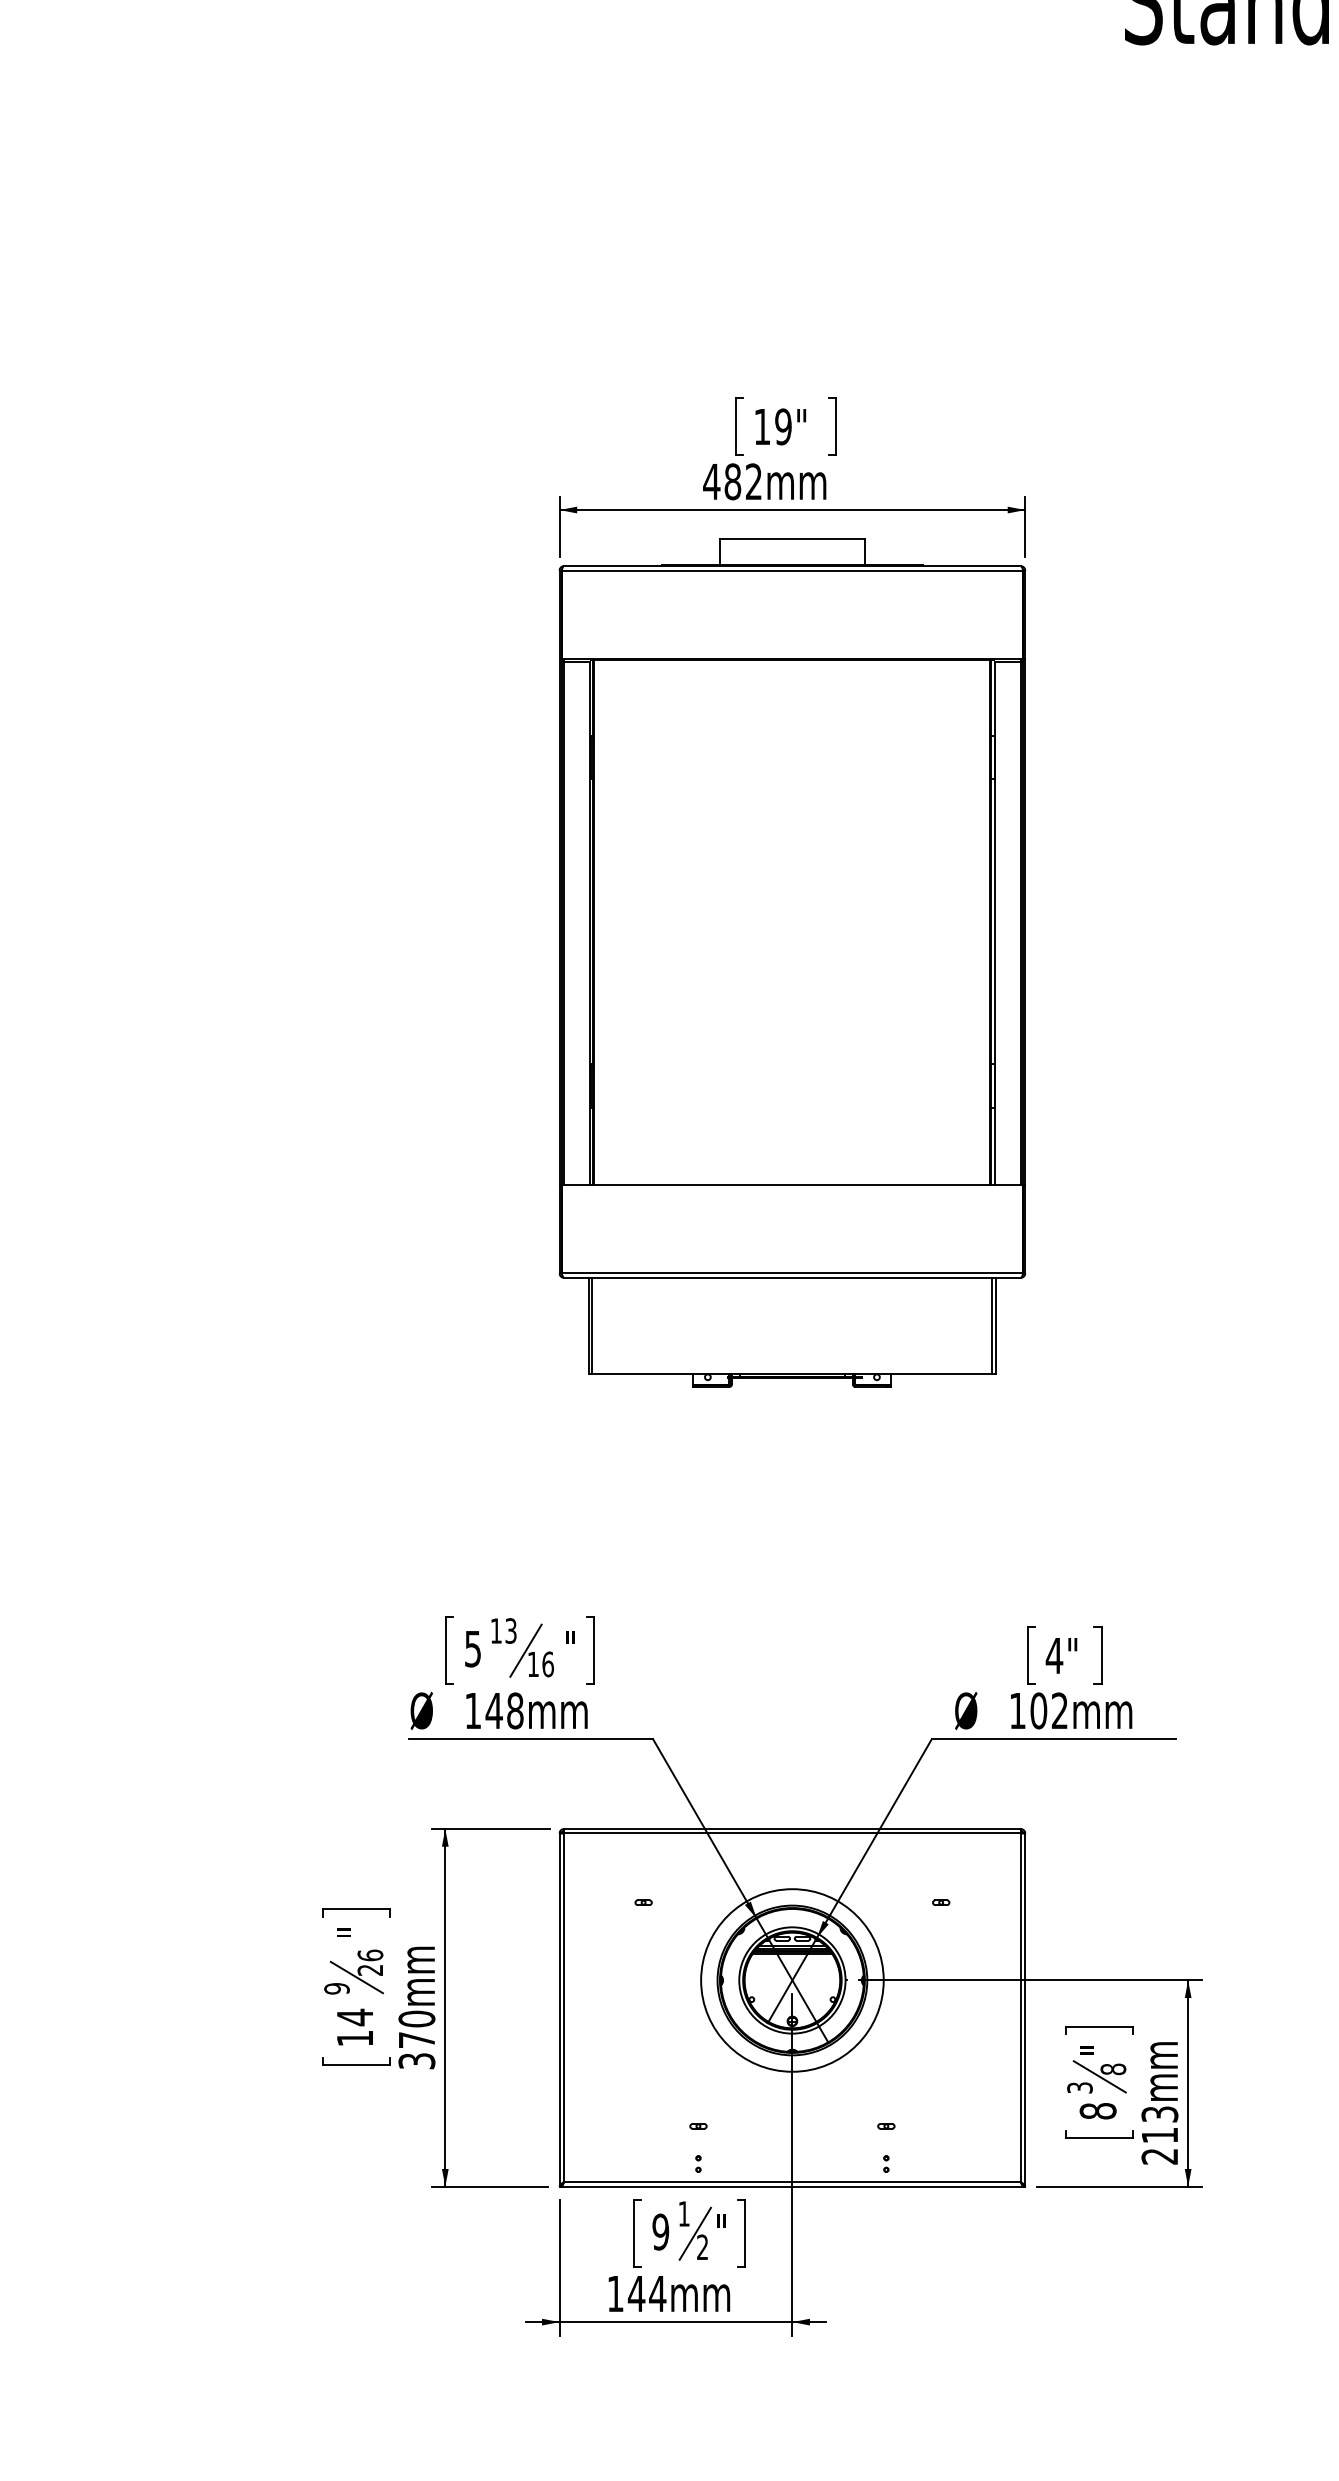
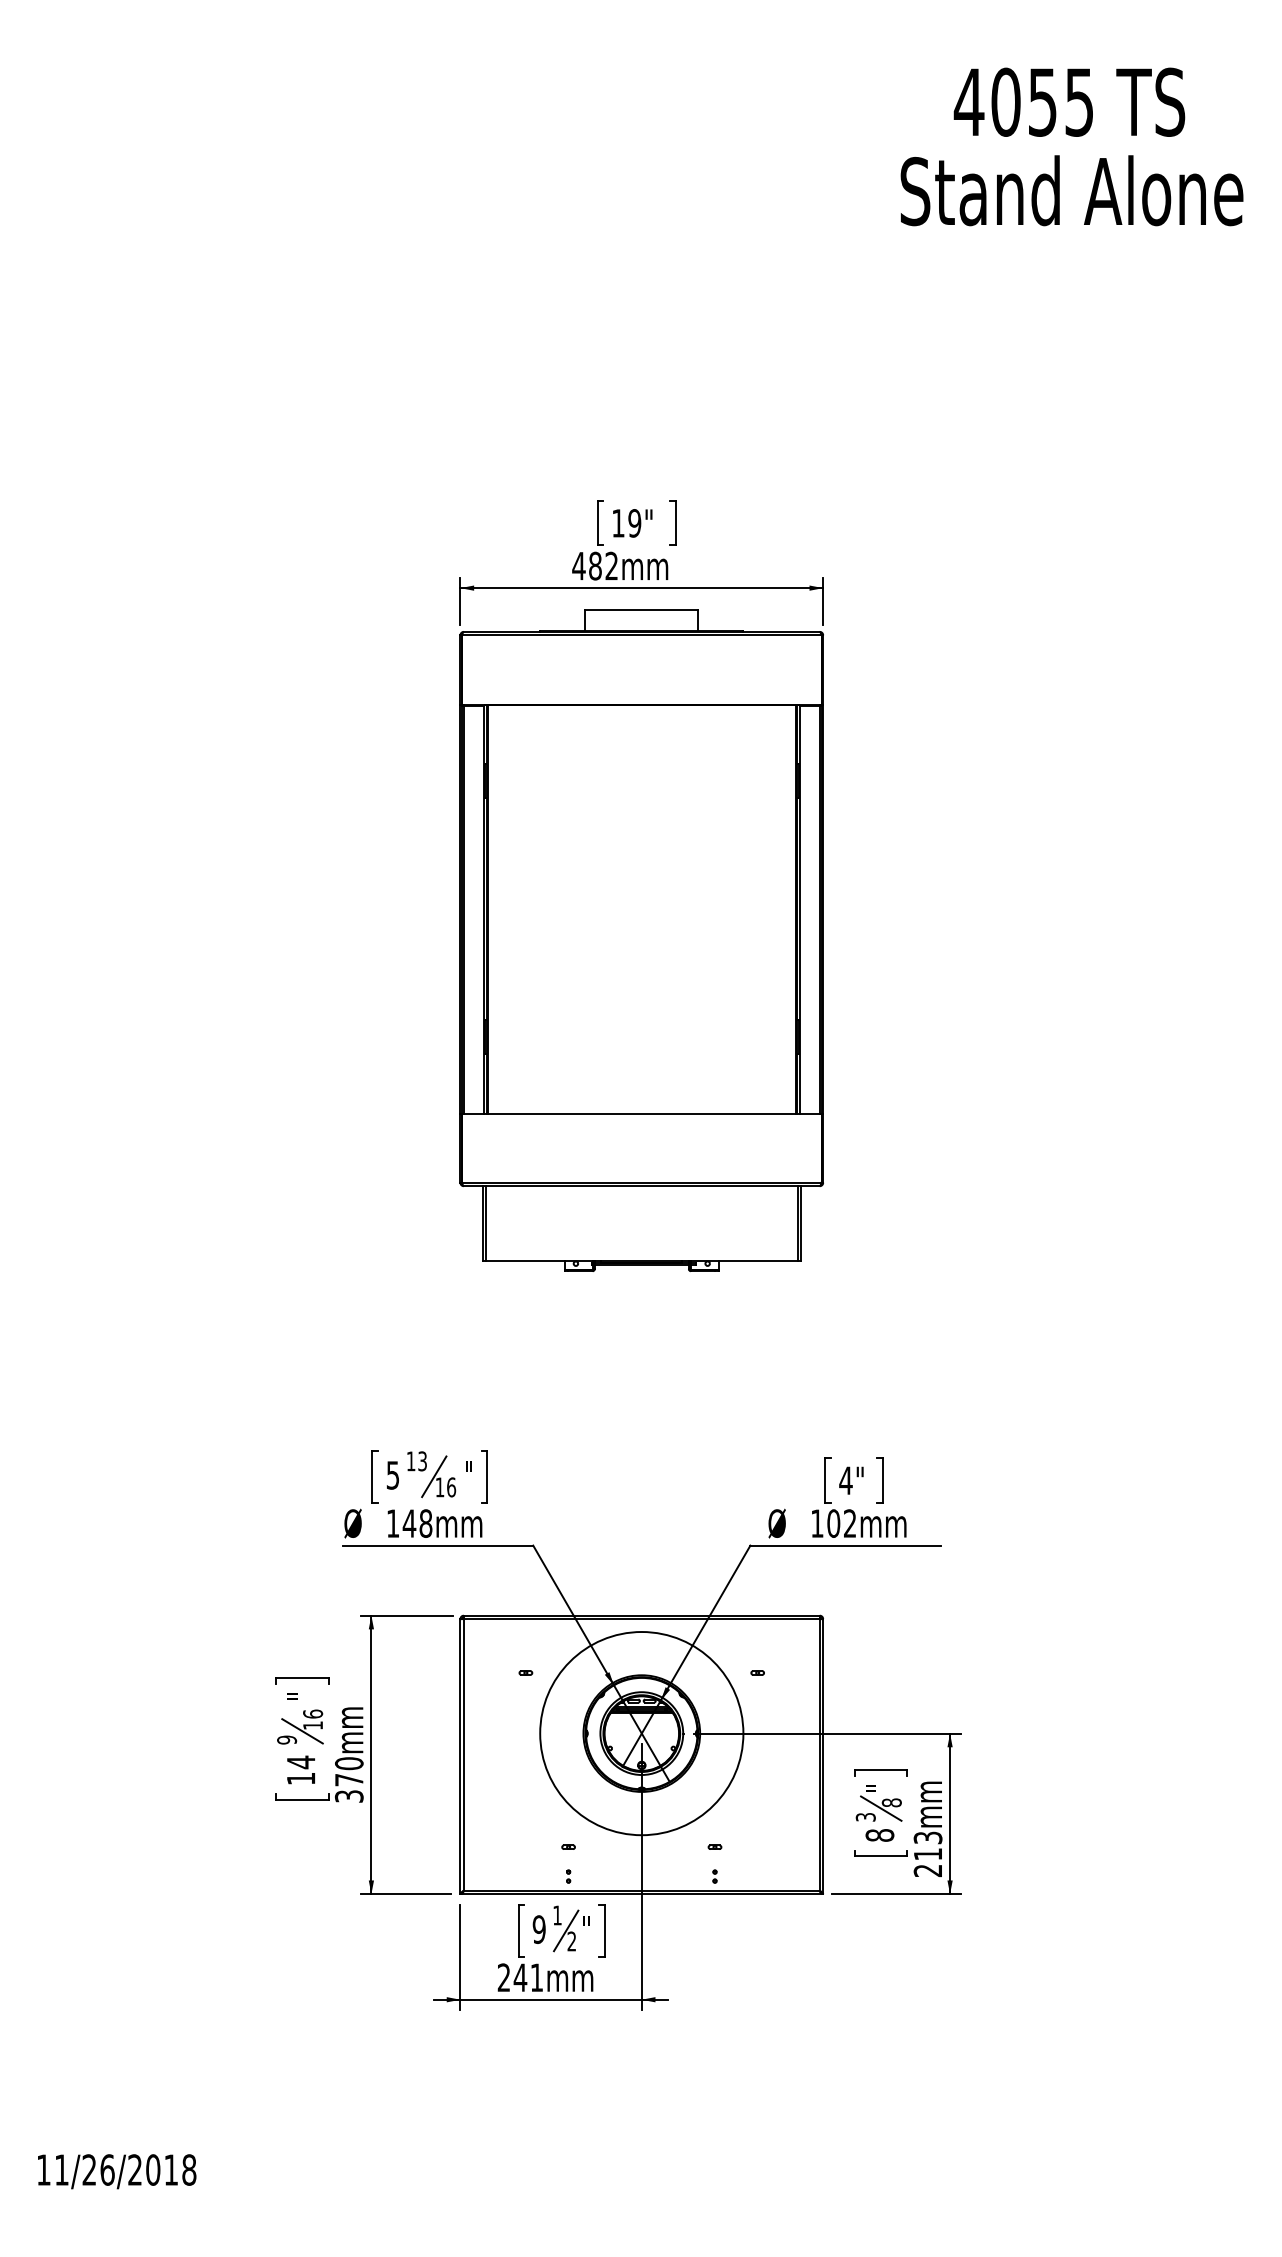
text: (369, 1970) -> (312, 1725), 26 -> 16
circle: (792, 1980) -> (641, 1733), size x1.43
text: (636, 2293) -> (520, 1977), 144mm -> 241mm

